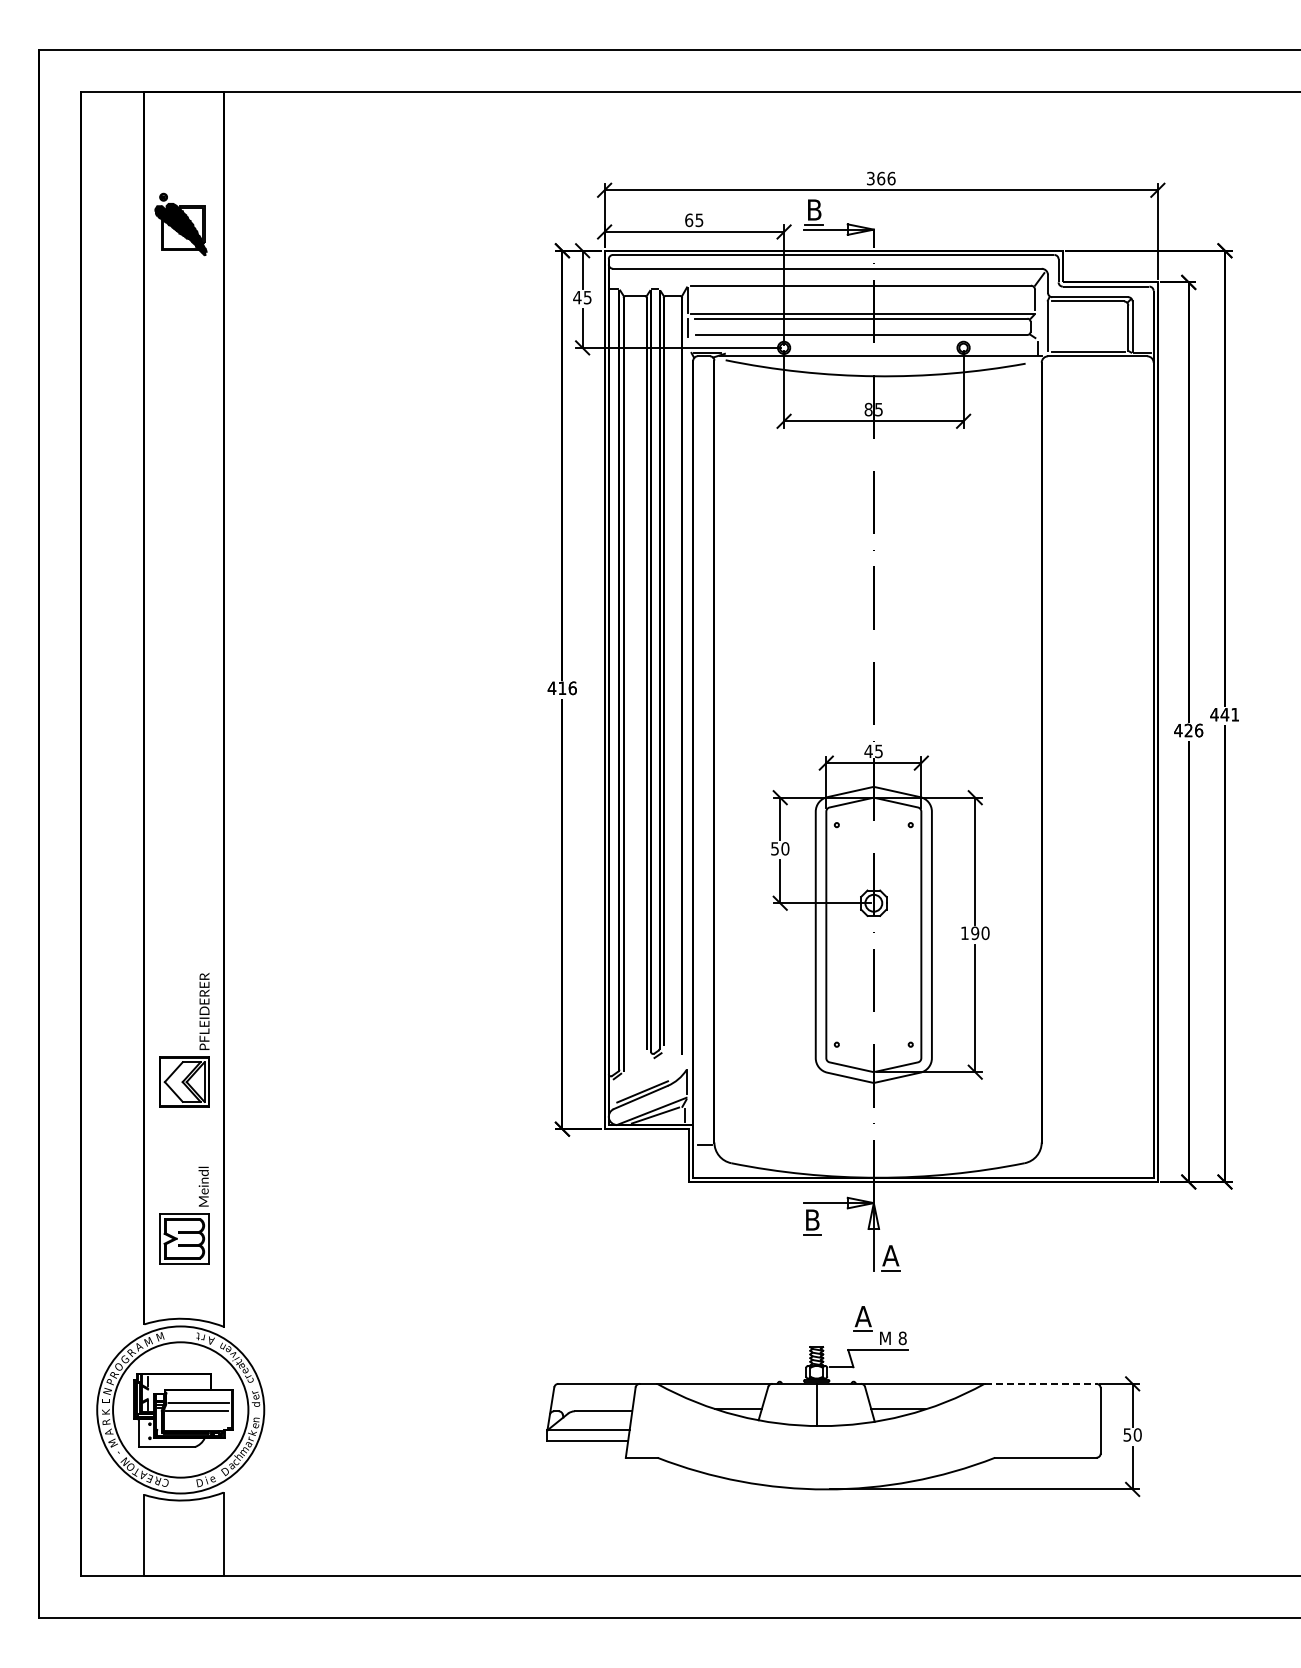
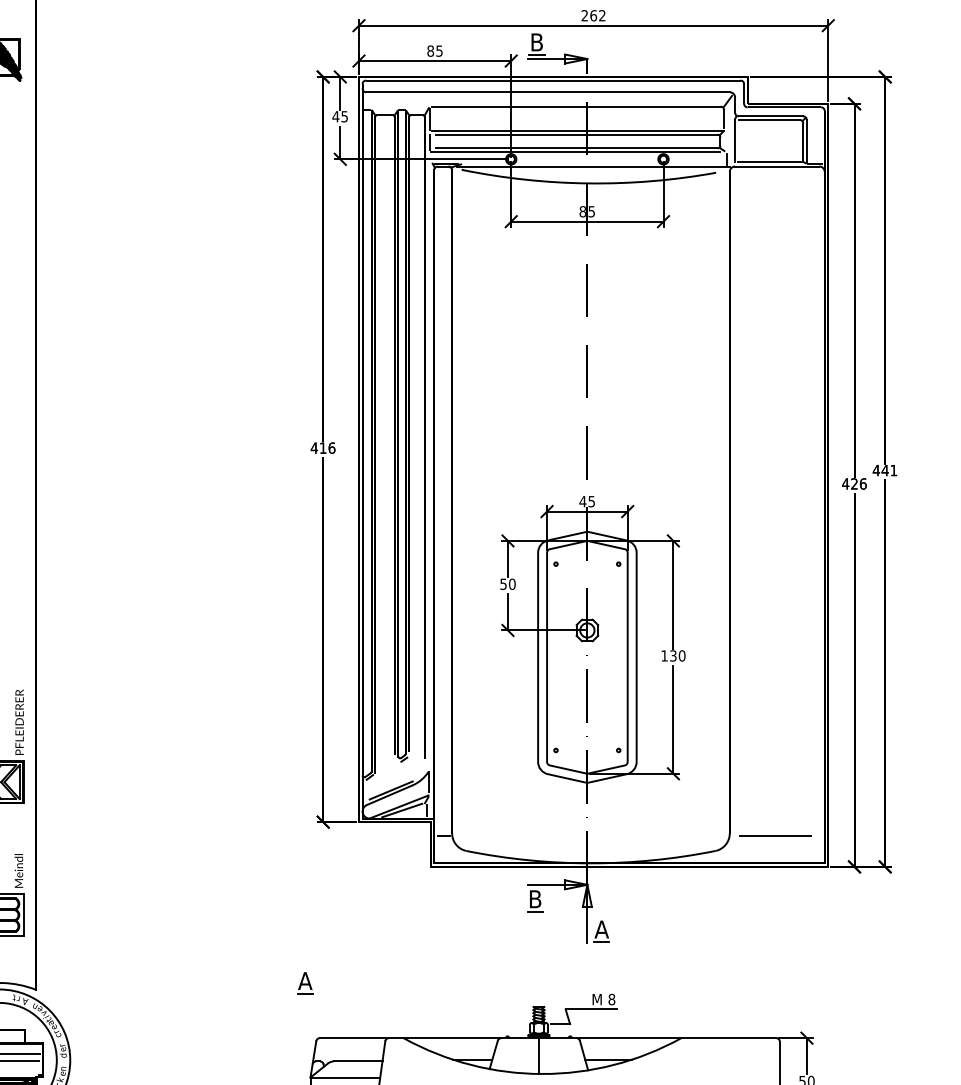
text: (881, 178) -> (593, 15), 366 -> 262
text: (689, 219) -> (431, 50), 65 -> 85
line: (859, 339) -> (575, 152), added
text: (975, 932) -> (673, 655), 190 -> 130
line: (1095, 1145) -> (775, 835), added
part: (862, 1318) -> (304, 982), moved
line: (1040, 1383) -> (728, 1037), dashed -> solid

